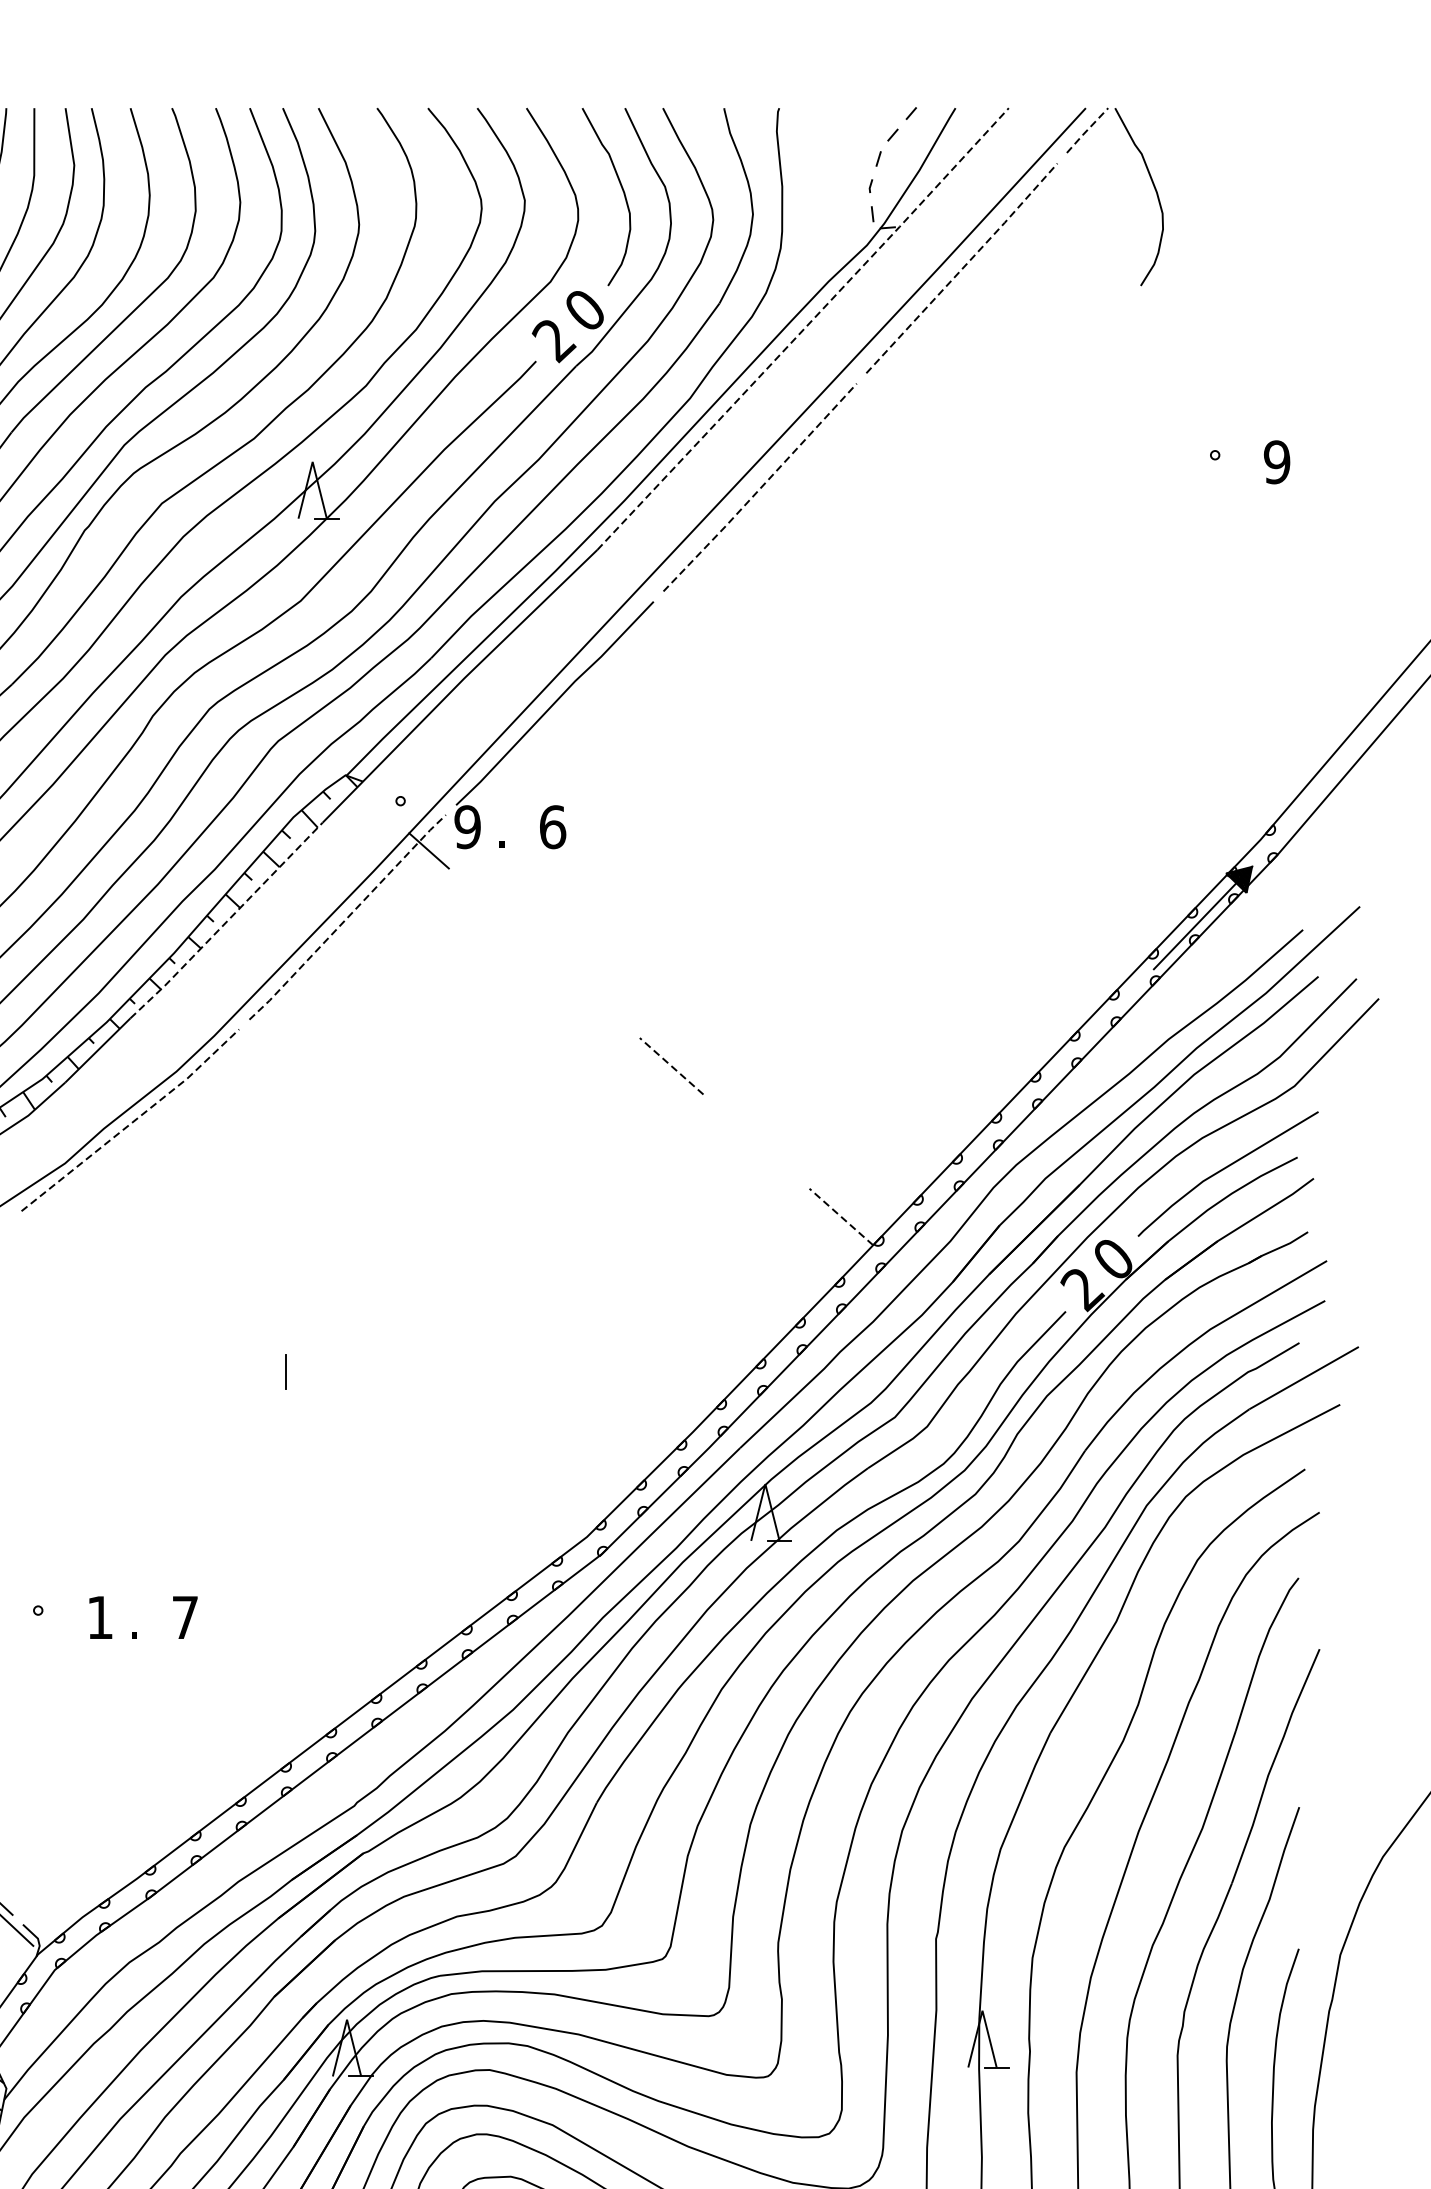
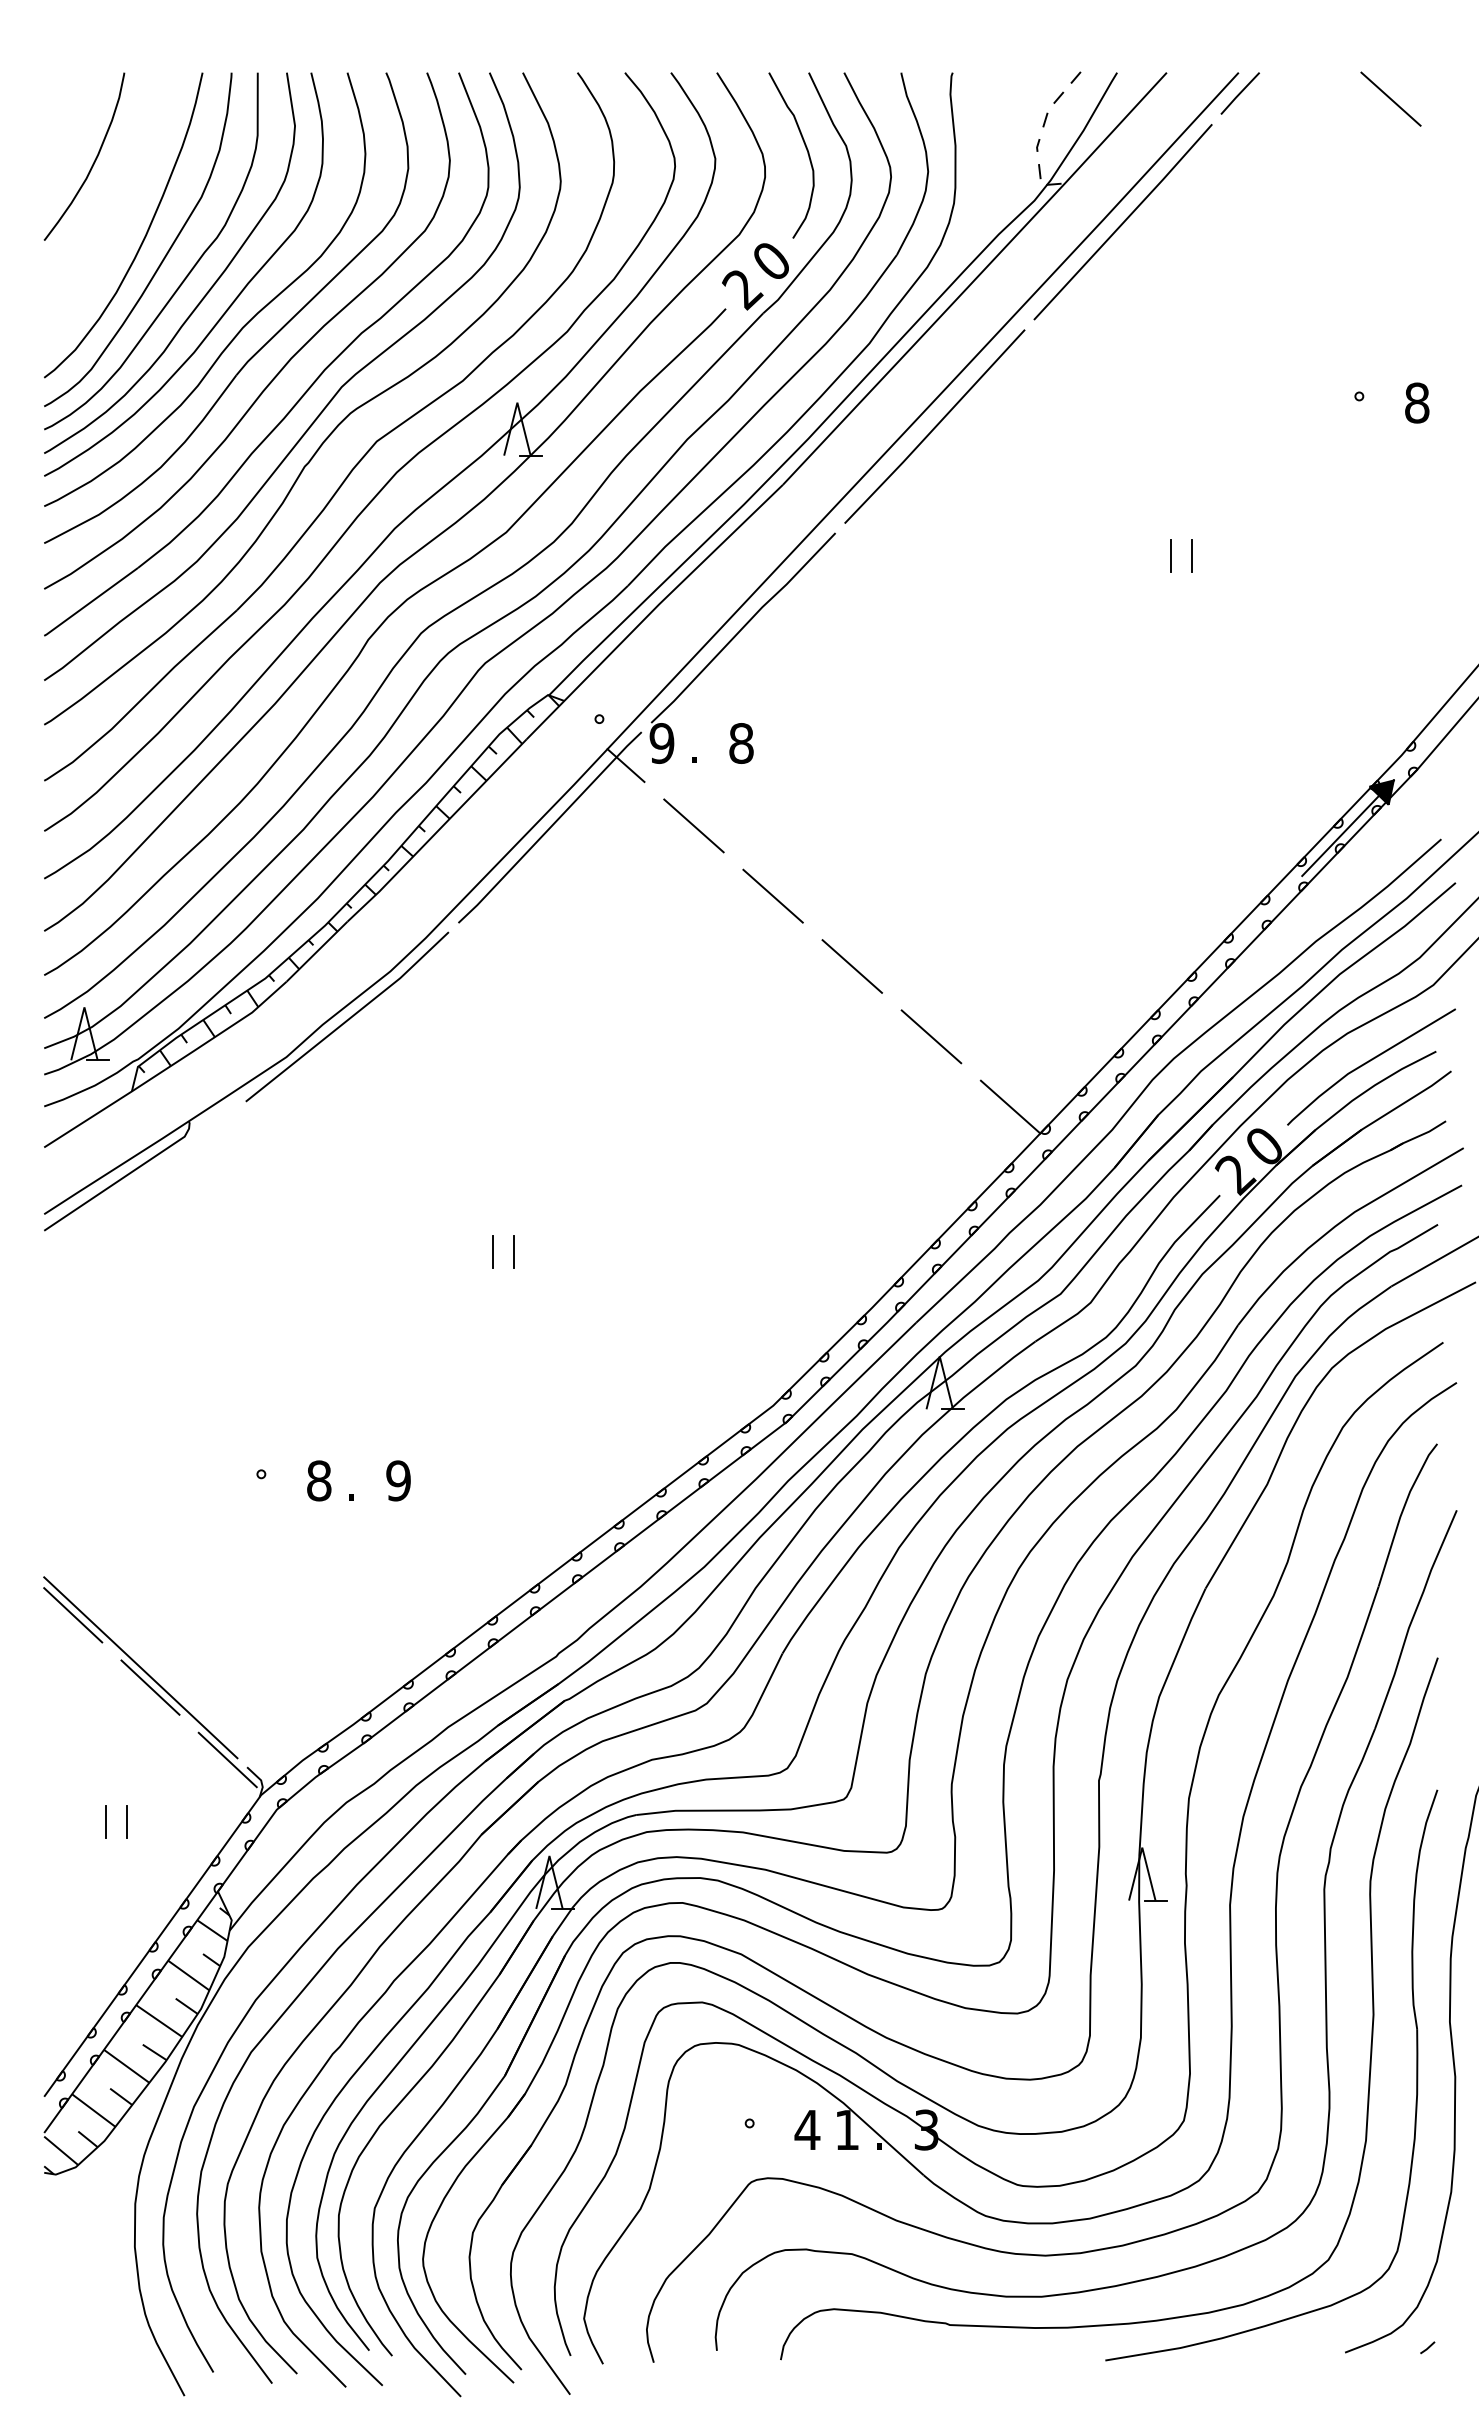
line: (1086, 130) -> (1239, 93), dashed -> solid
line: (1248, 135) -> (1390, 98), added
curve: (1154, 189) -> (1302, 148), removed
line: (962, 268) -> (1123, 222), dashed -> solid
line: (803, 328) -> (975, 278), dashed -> solid
text: (1276, 461) -> (1416, 402), 9 -> 8
line: (760, 488) -> (935, 427), dashed -> solid
line: (1012, 626) -> (1170, 556), added
line: (1036, 626) -> (1192, 556), added
text: (552, 827) -> (741, 743), 6 -> 8
line: (501, 915) -> (693, 825), added
line: (348, 917) -> (550, 827), dashed -> solid
line: (227, 921) -> (437, 831), dashed -> solid
line: (586, 990) -> (772, 895), added
line: (671, 1066) -> (852, 966), dashed -> solid
line: (133, 1122) -> (350, 1018), dashed -> solid
line: (756, 1141) -> (931, 1036), added
line: (841, 1217) -> (1010, 1107), dashed -> solid
line: (309, 1371) -> (514, 1251), added
text: (100, 1617) -> (319, 1480), 1 -> 8
text: (185, 1617) -> (398, 1480), 7 -> 9

